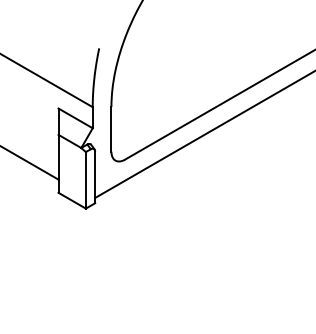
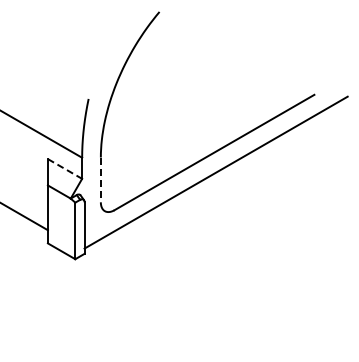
line: (76, 117) -> (65, 168), solid -> dashed
line: (111, 129) -> (100, 180), solid -> dashed

